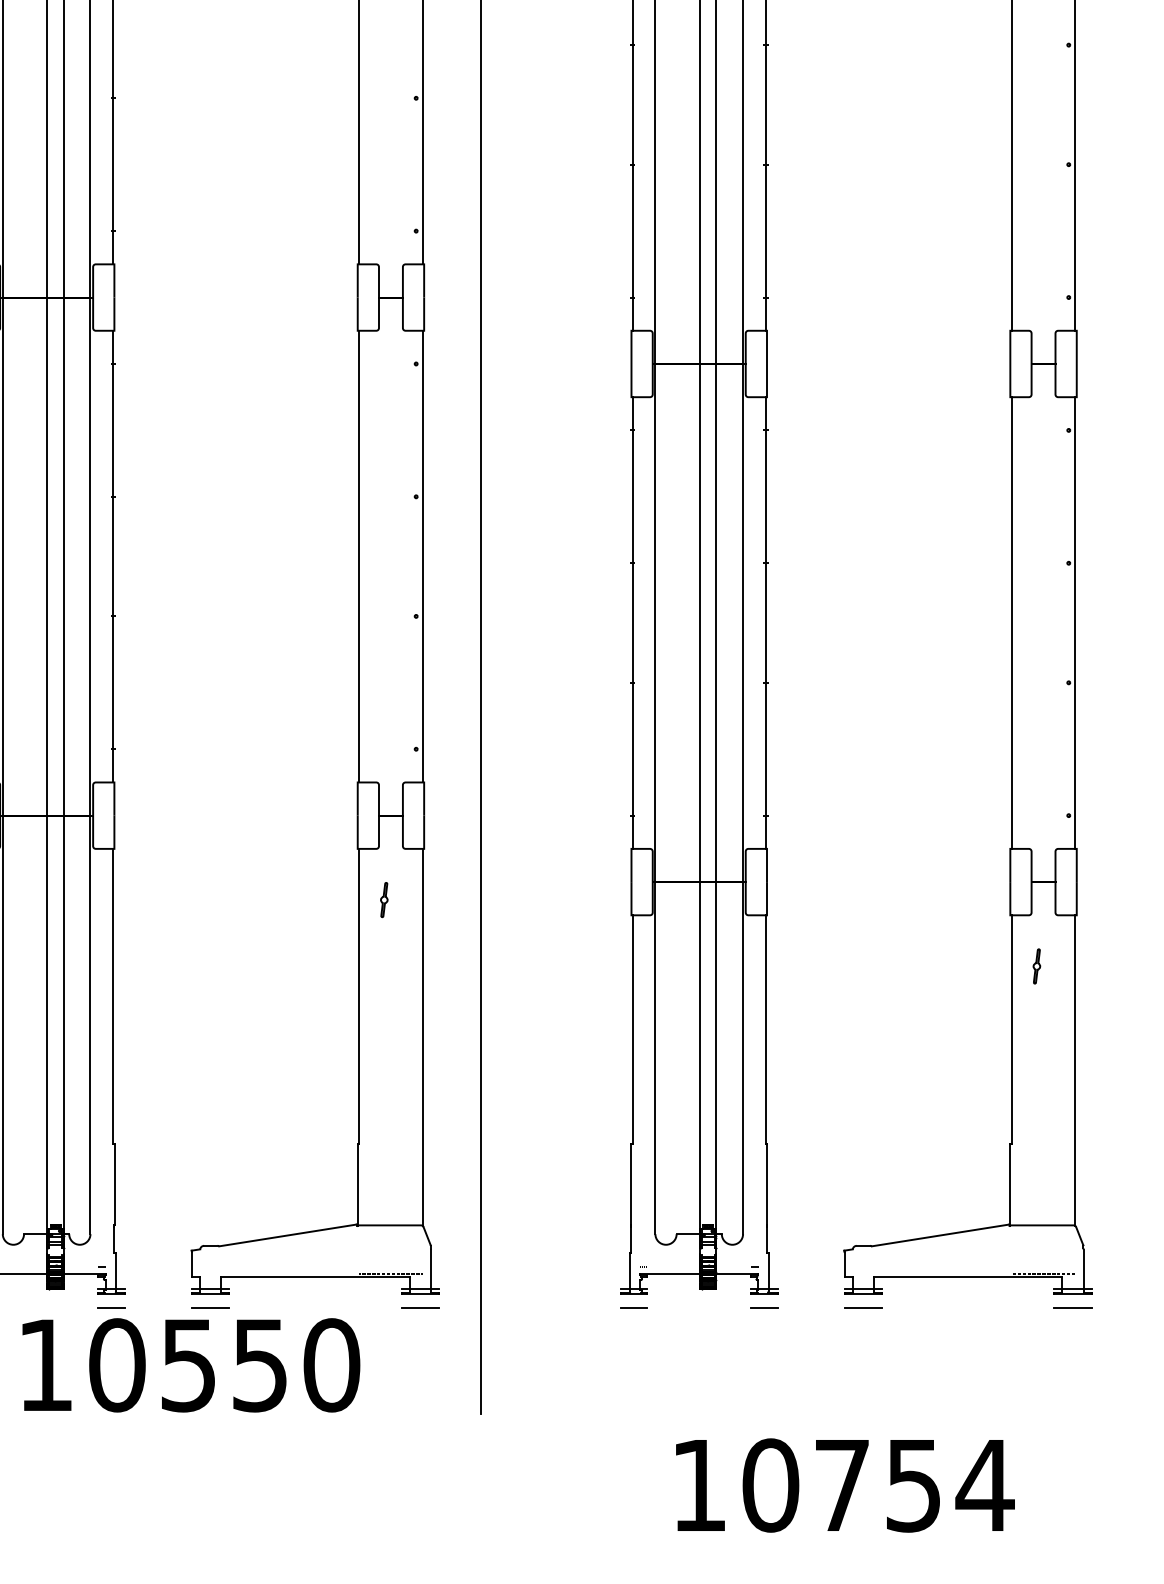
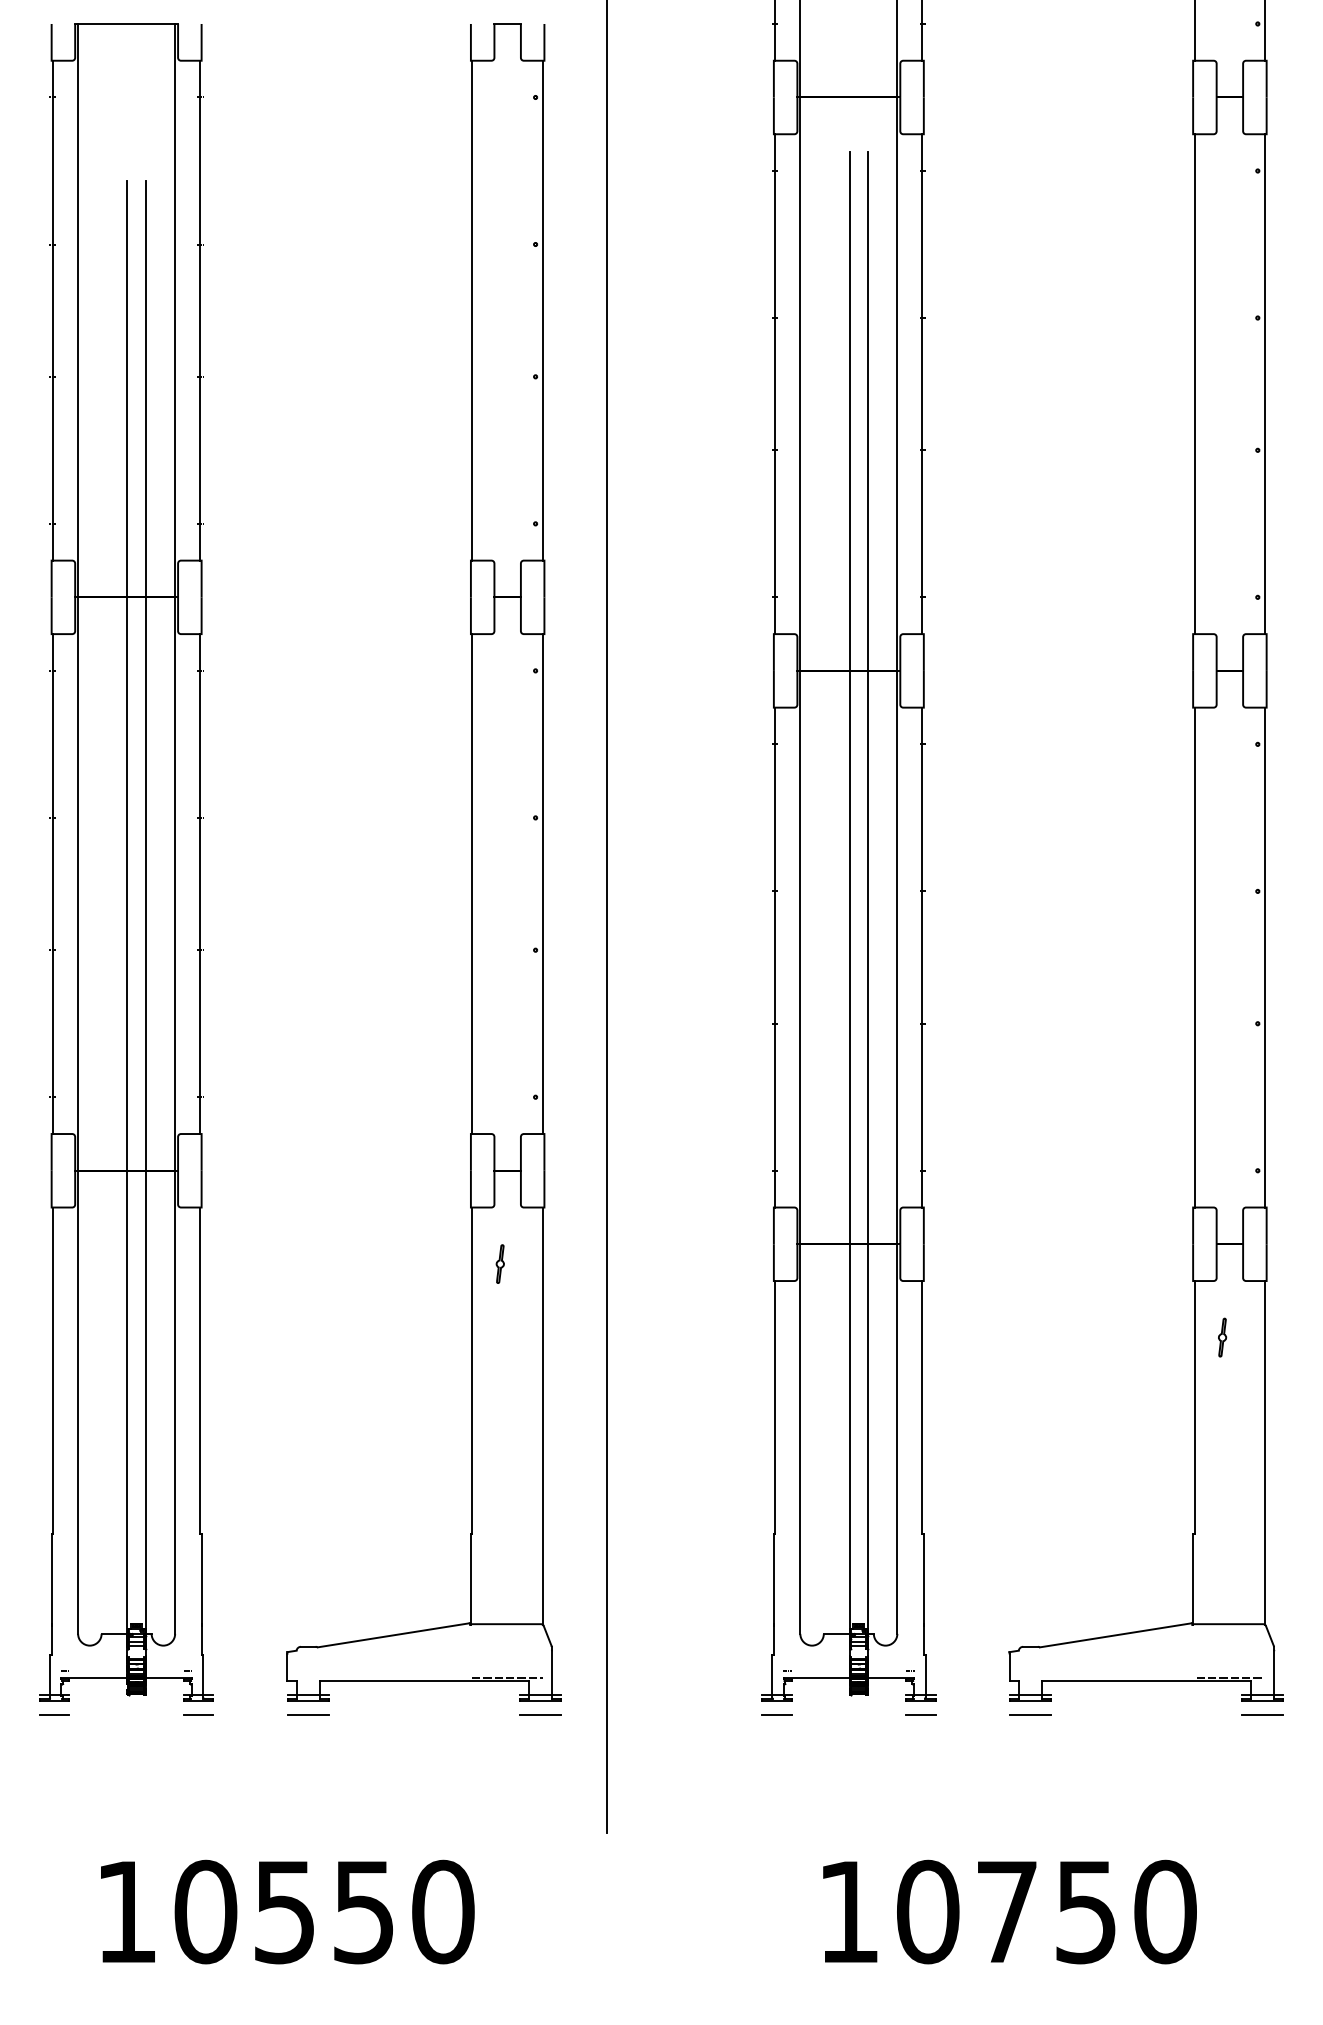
text: (191, 1364) -> (287, 1911), moved
text: (985, 1485) -> (1165, 1911), 10754 -> 10750

